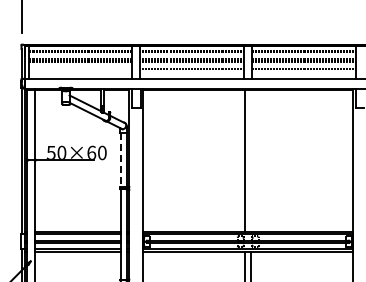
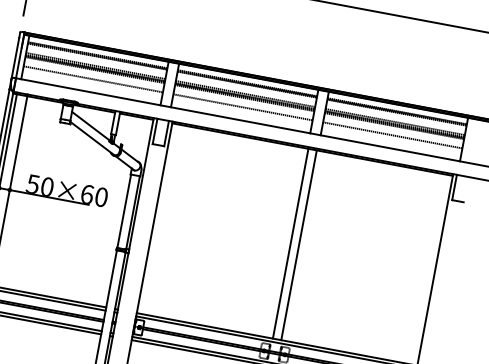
line: (80, 69) -> (93, 79), added
line: (120, 160) -> (123, 211), dashed -> solid
line: (251, 160) -> (299, 244), added

